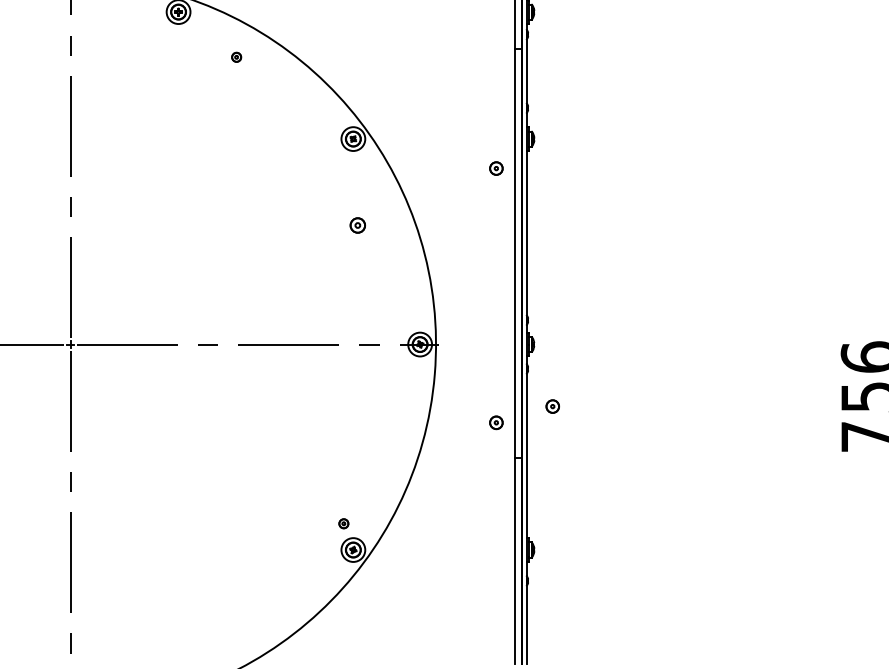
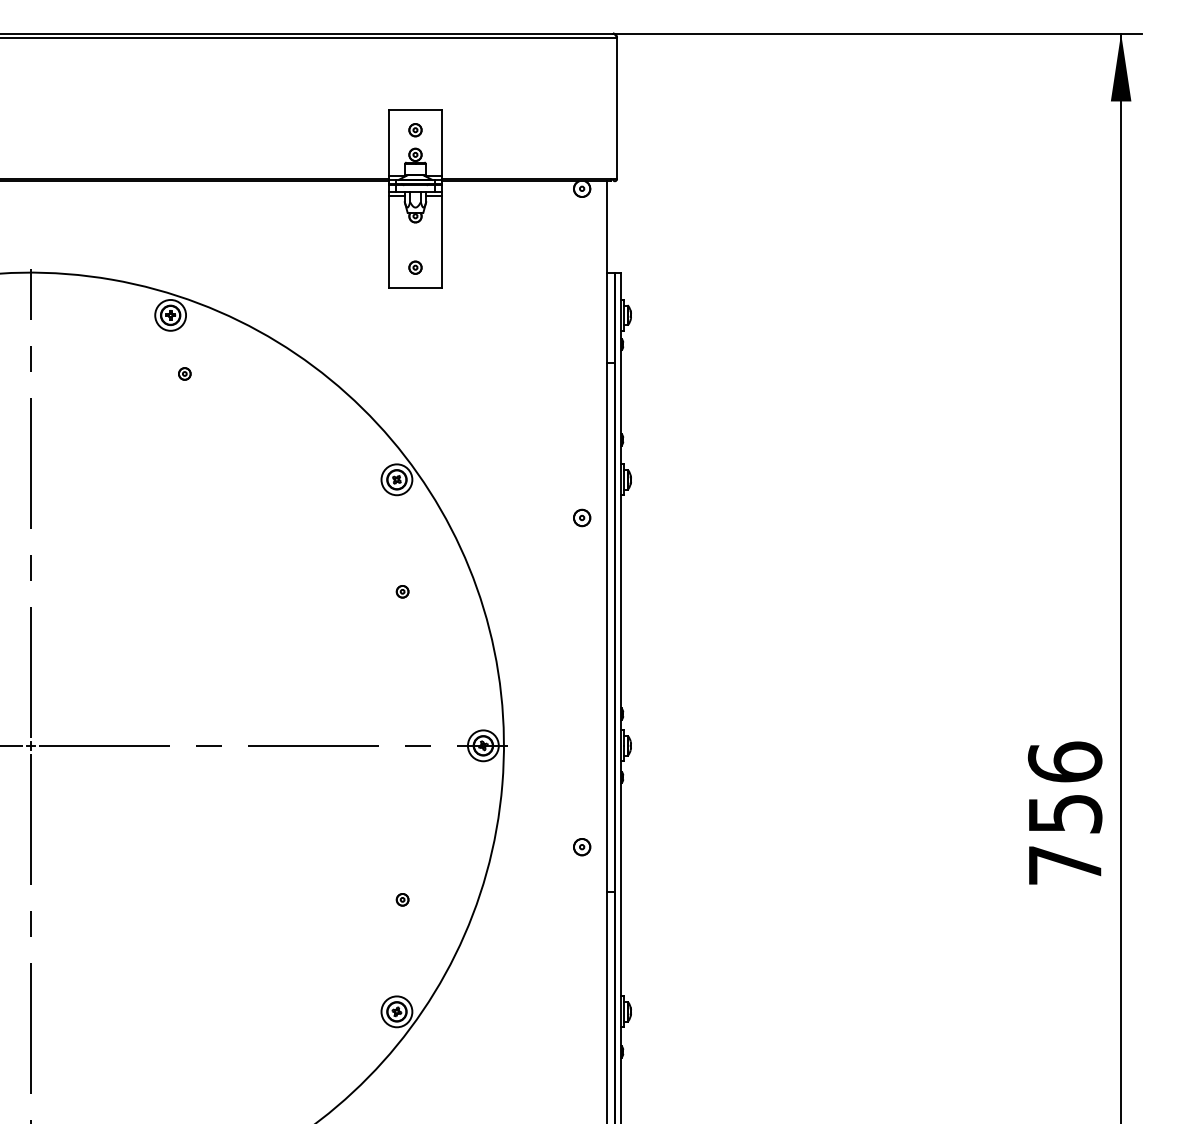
part: (236, 56) -> (184, 373), moved
part: (357, 225) -> (402, 591), size x0.62
part: (553, 406) -> (655, 826), removed
part: (343, 523) -> (402, 899), moved

